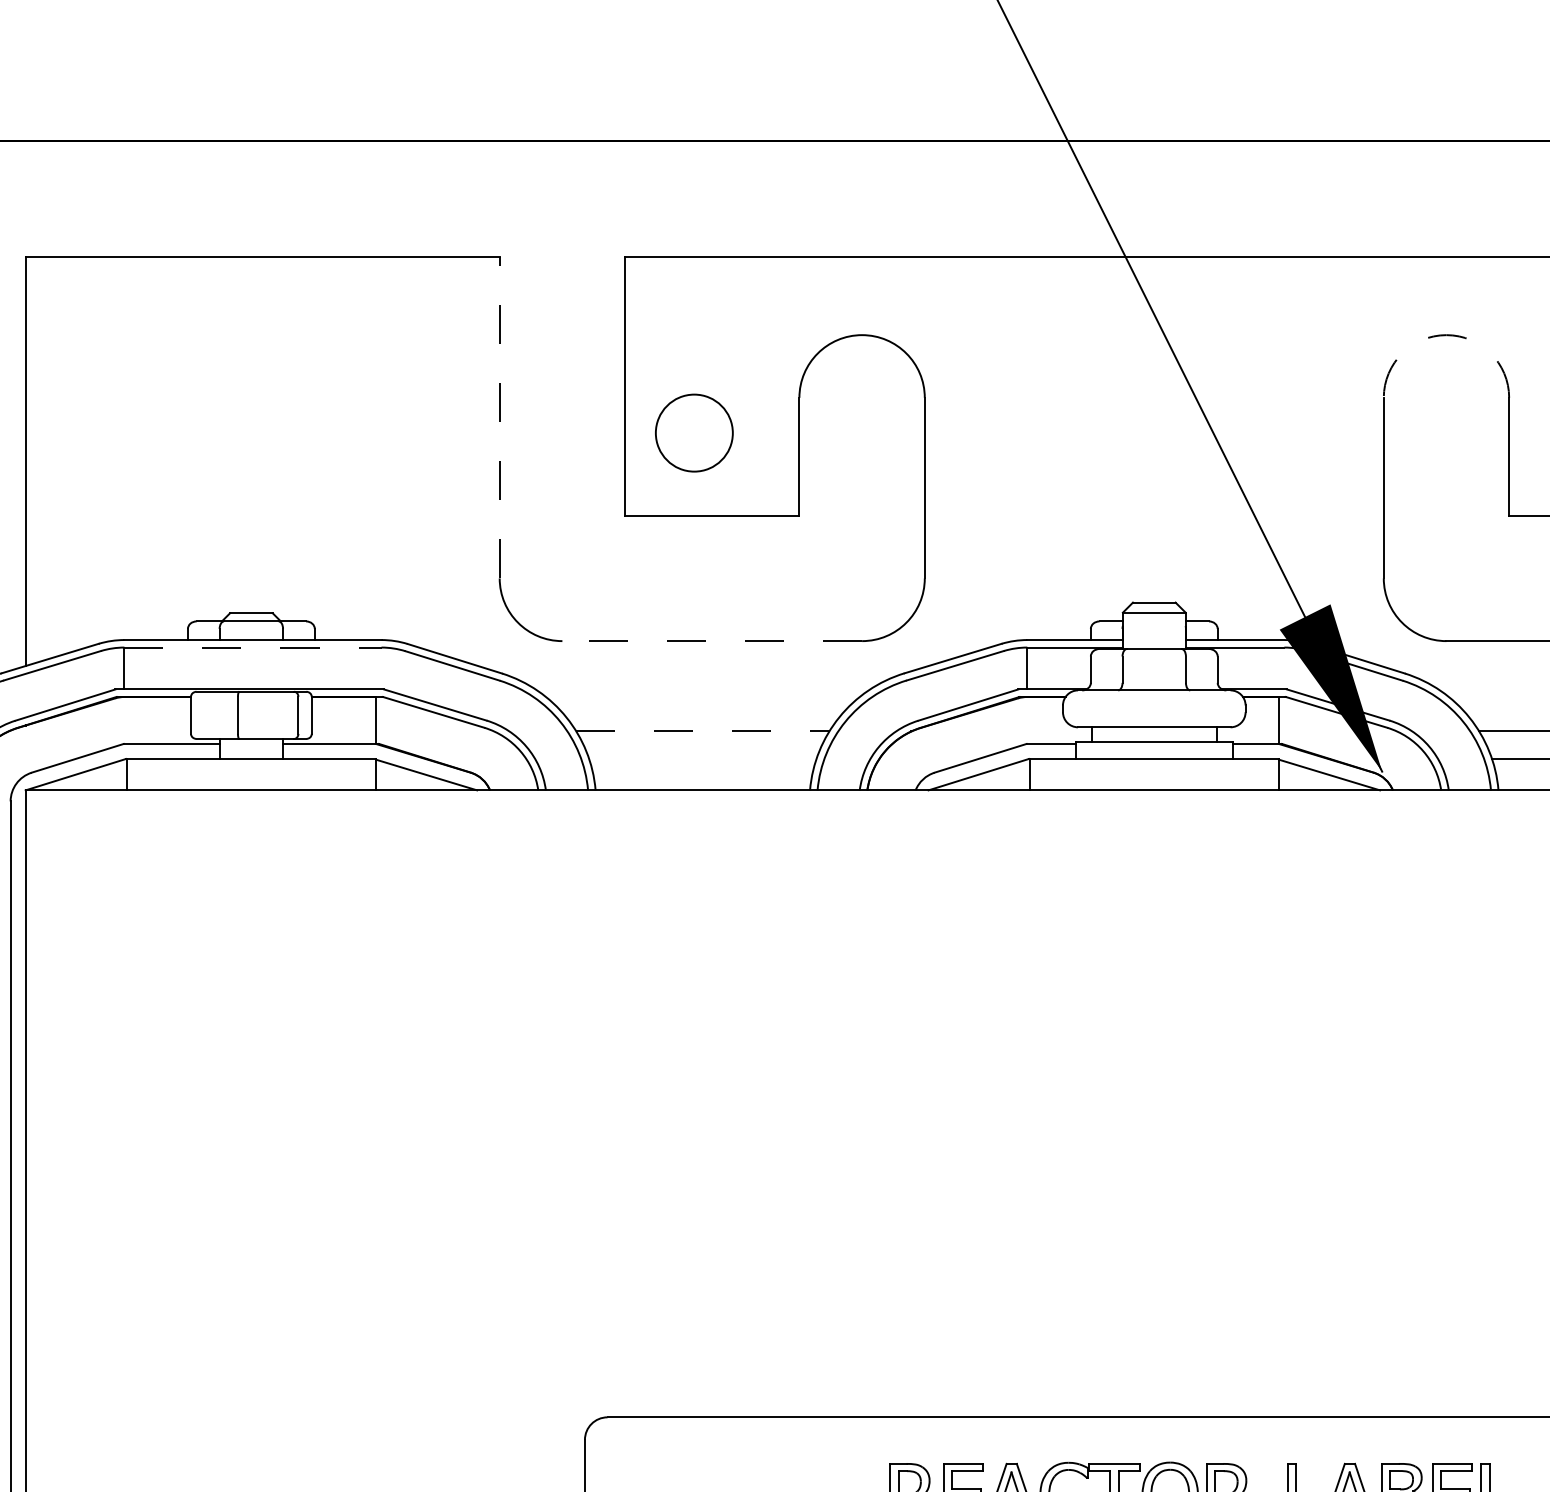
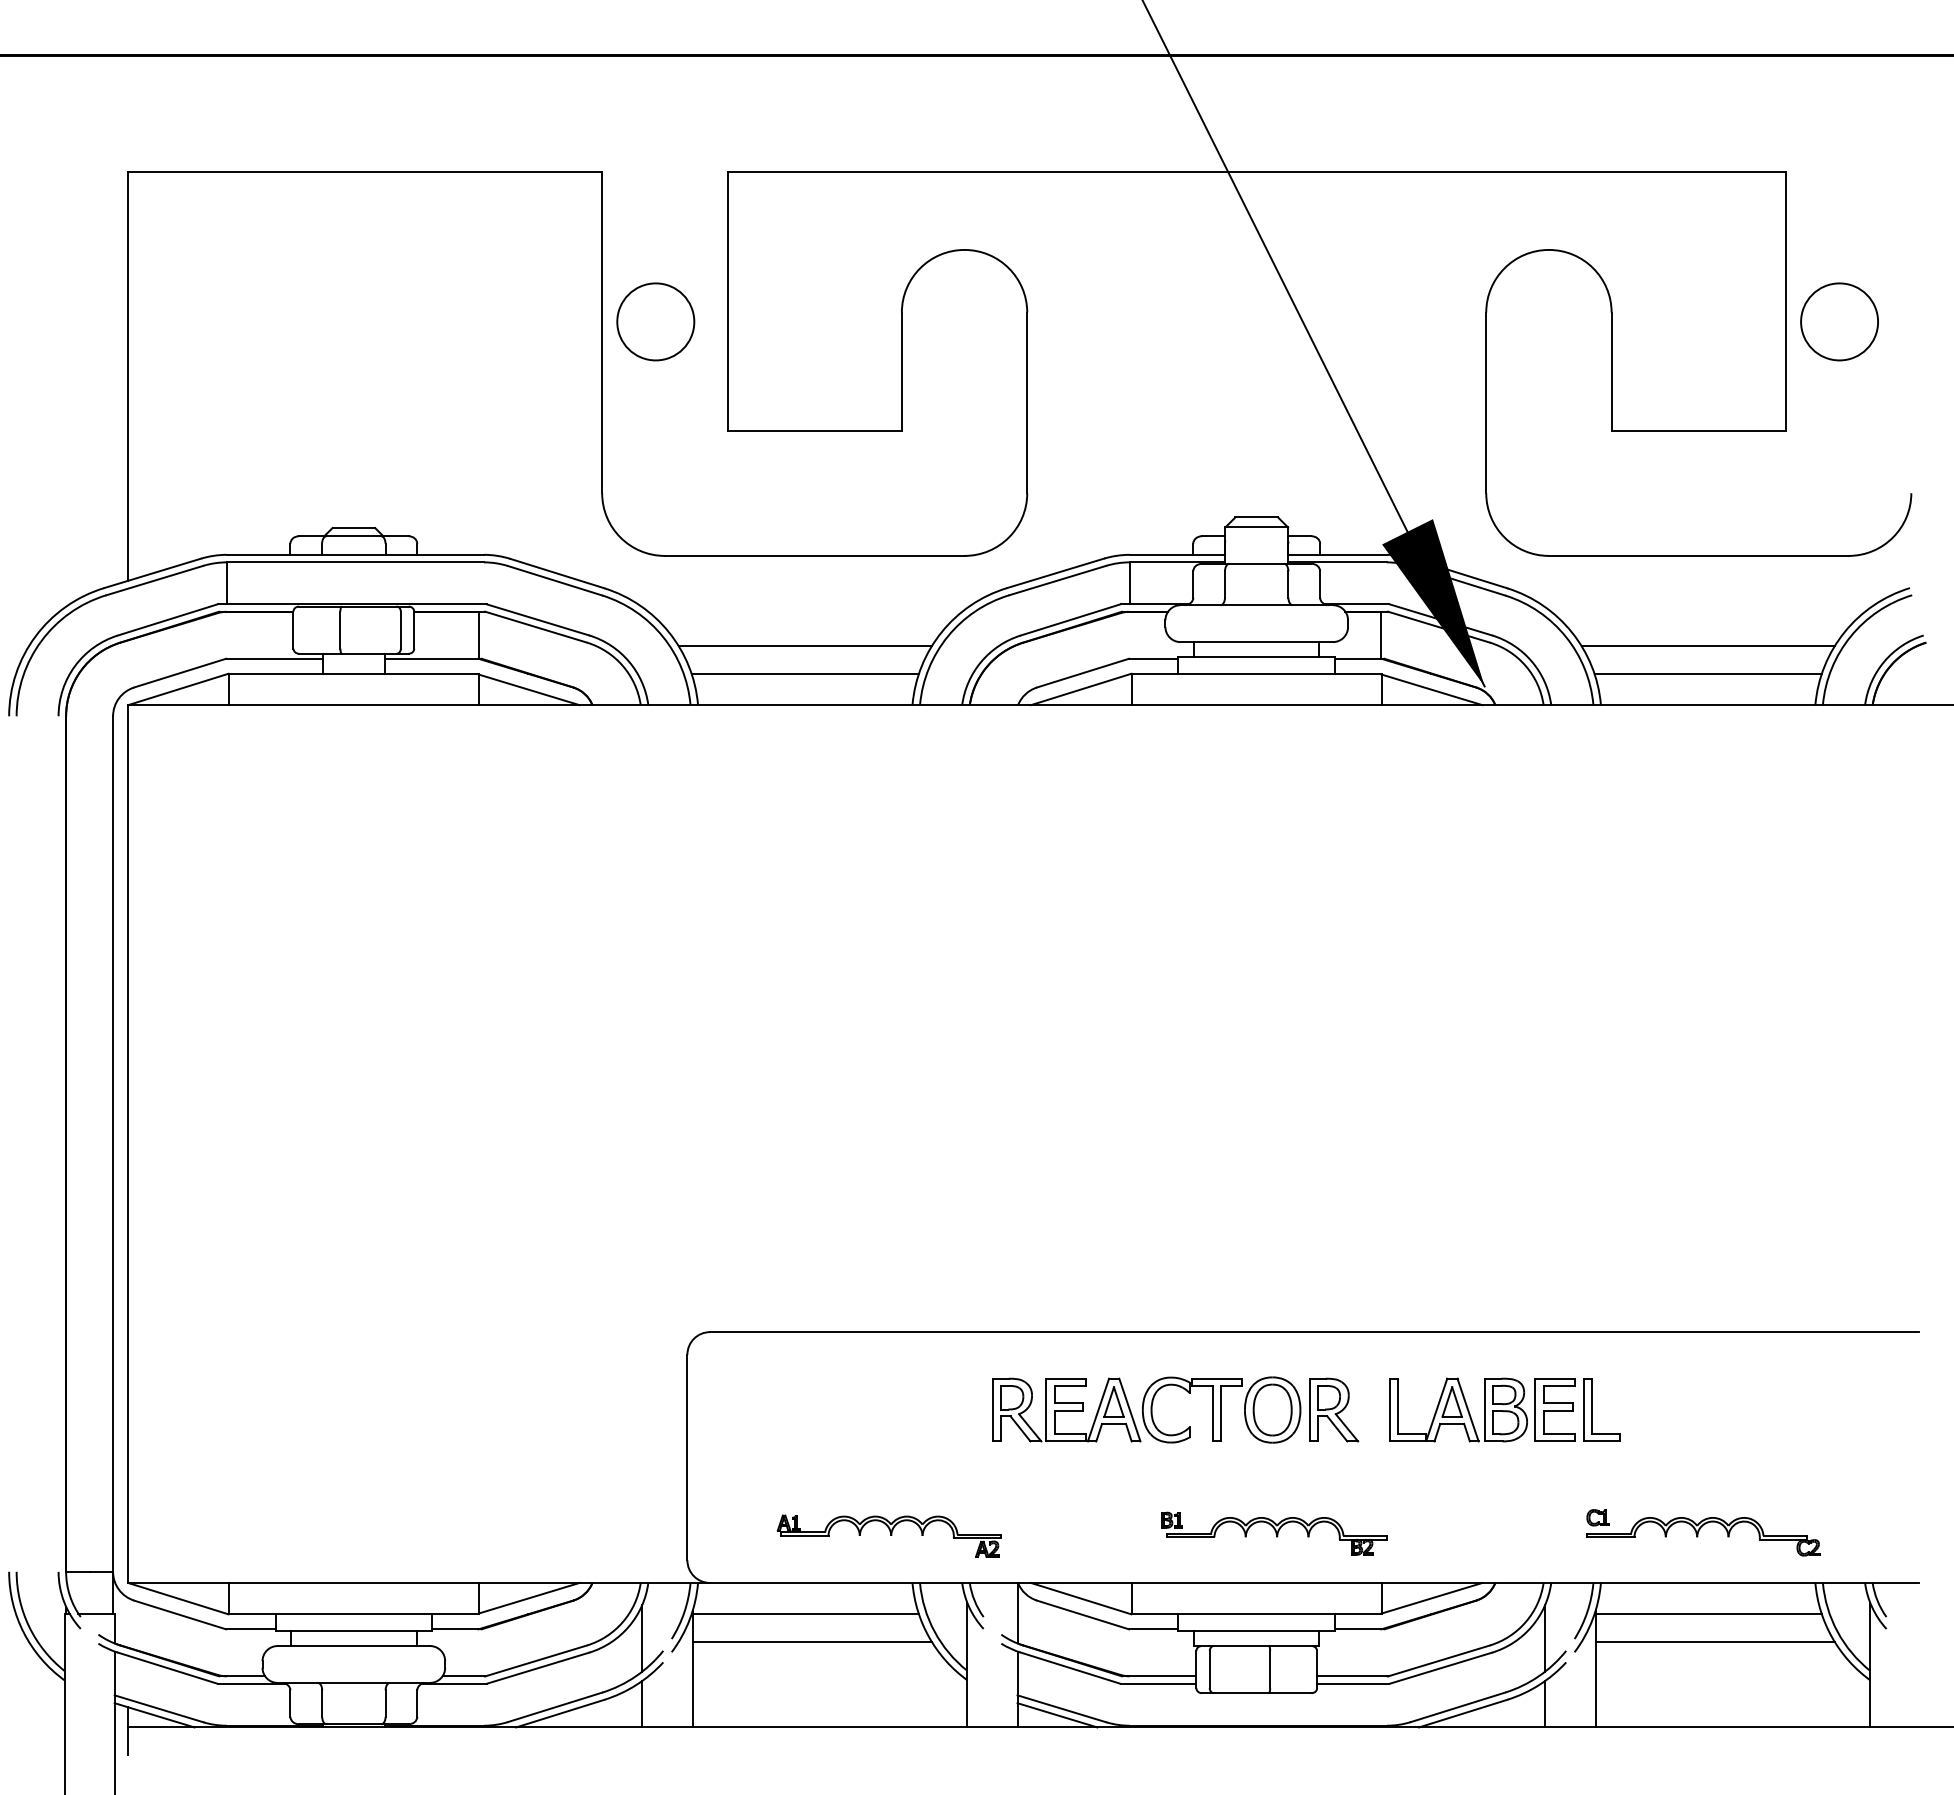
arc: (1446, 334) -> (1548, 249), dashed -> solid
line: (500, 417) -> (602, 332), dashed -> solid
circle: (694, 432) -> (655, 321), moved
line: (712, 640) -> (814, 555), dashed -> solid
line: (253, 647) -> (355, 562), dashed -> solid
line: (703, 731) -> (805, 646), dashed -> solid
line: (702, 758) -> (804, 673), added

